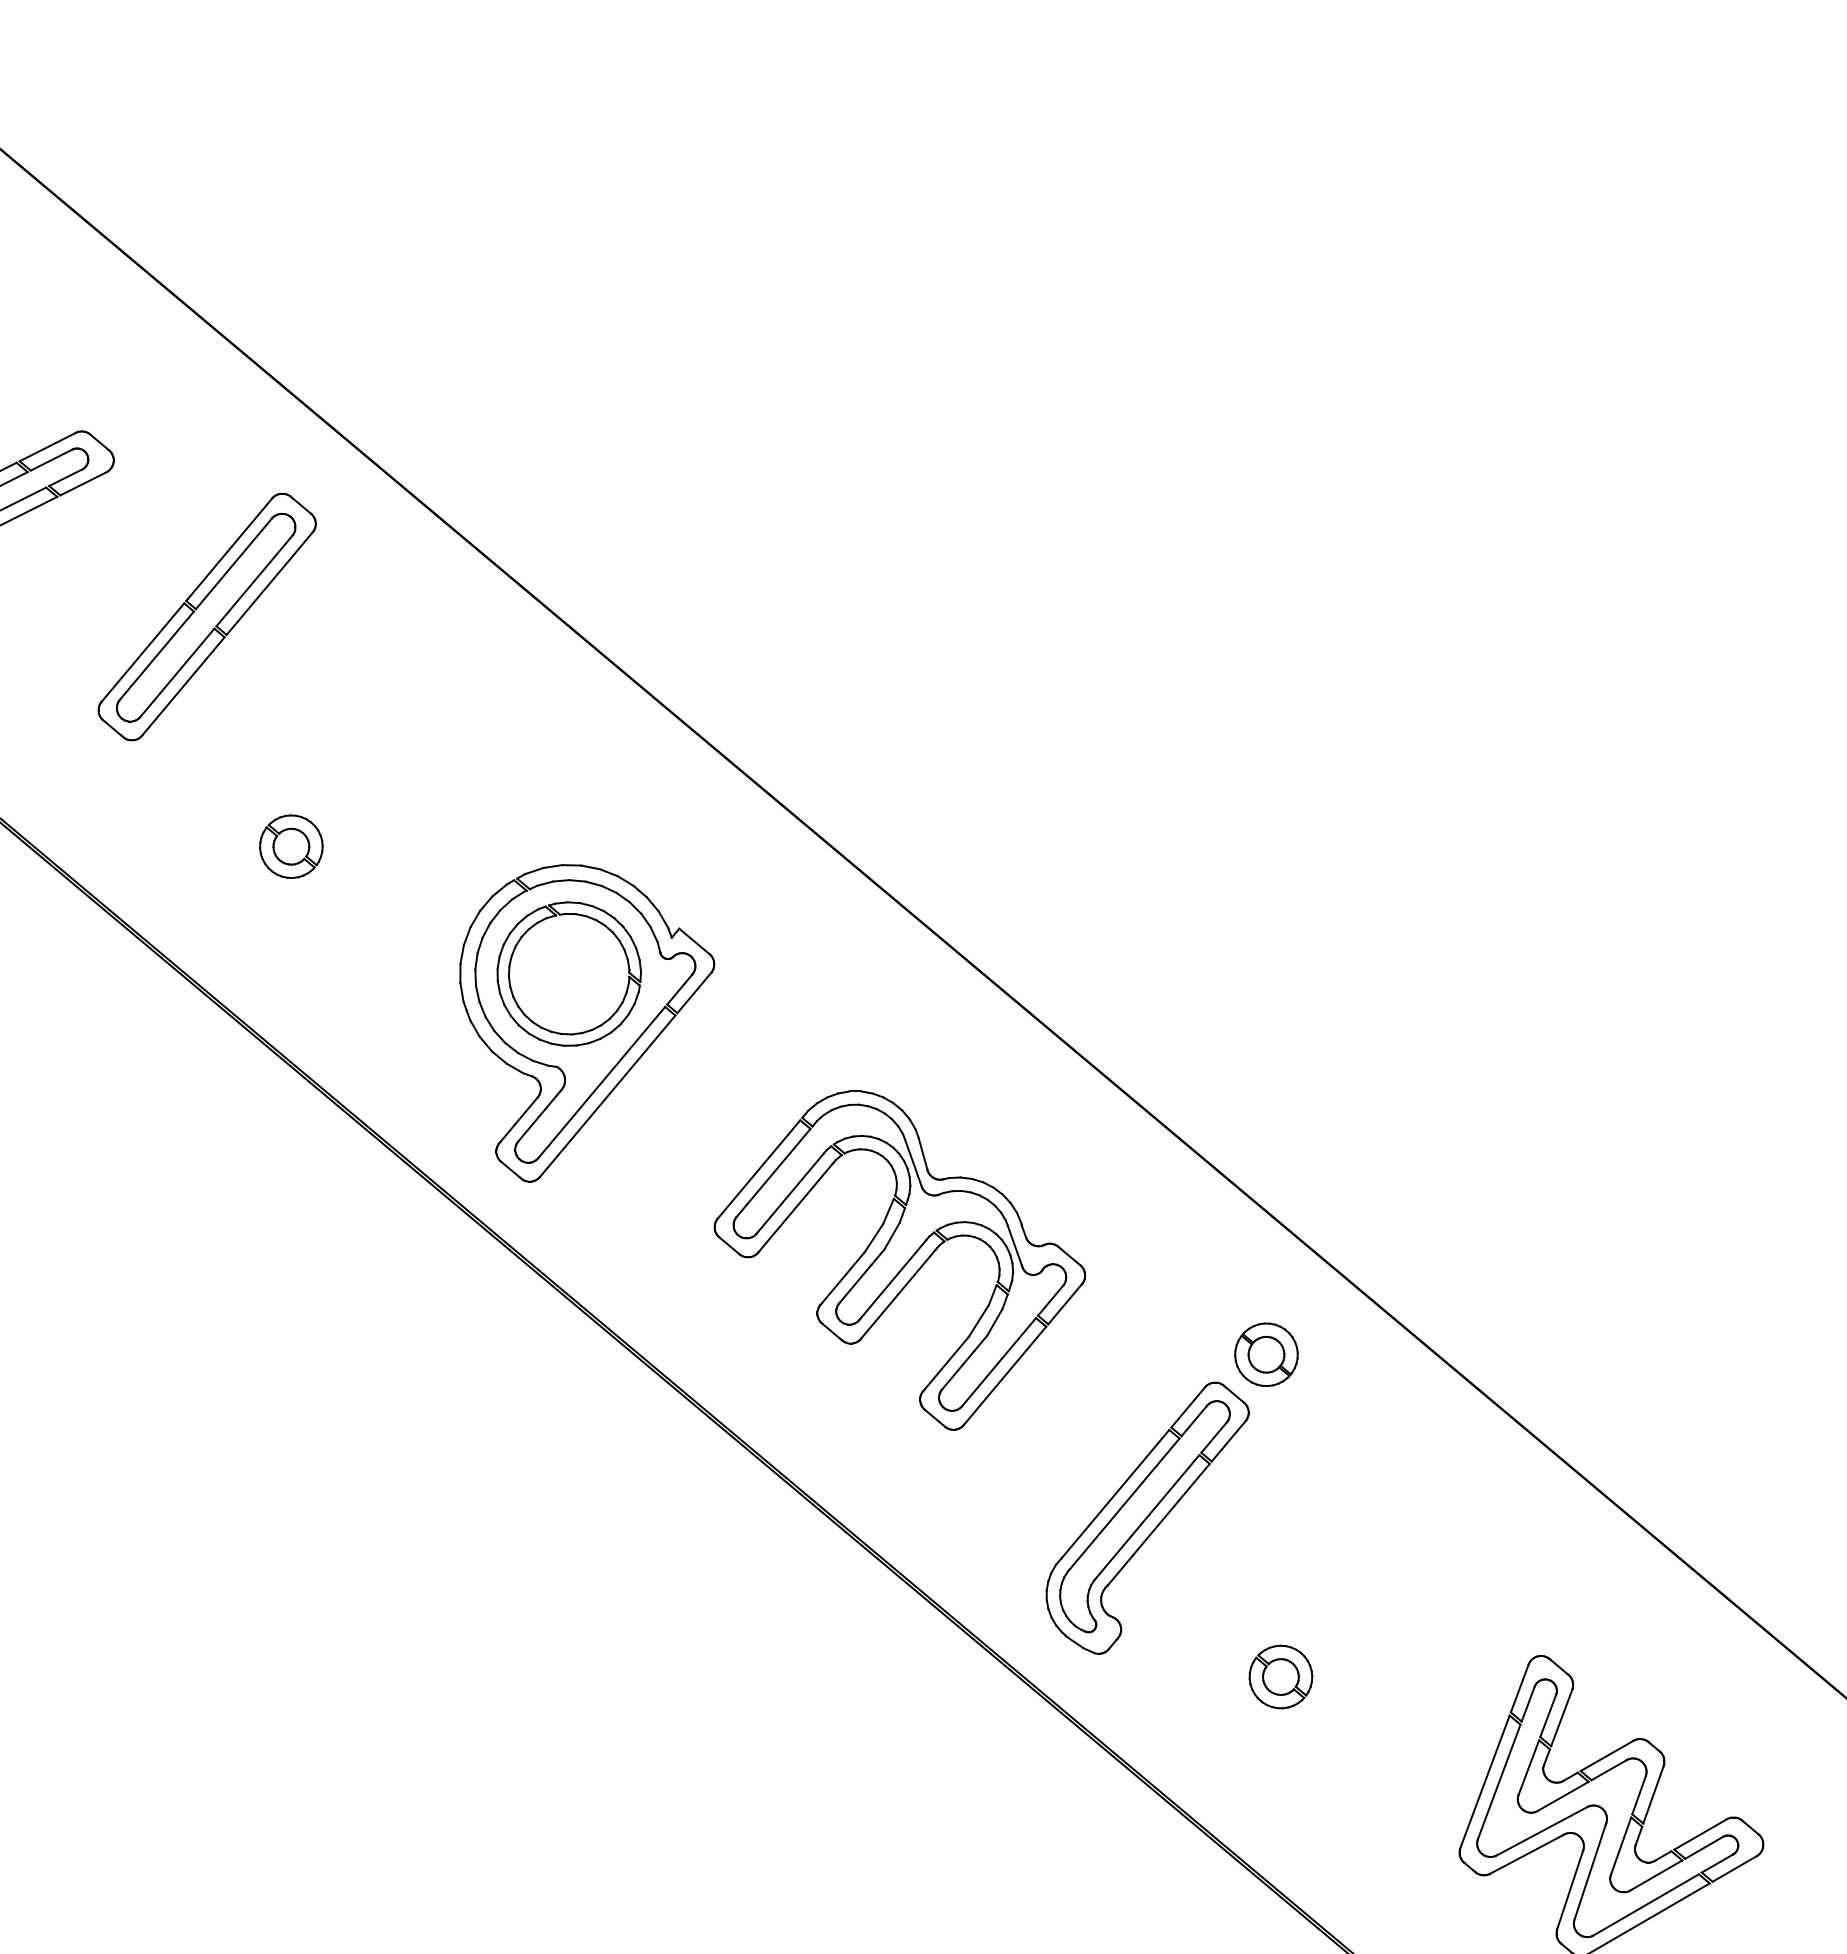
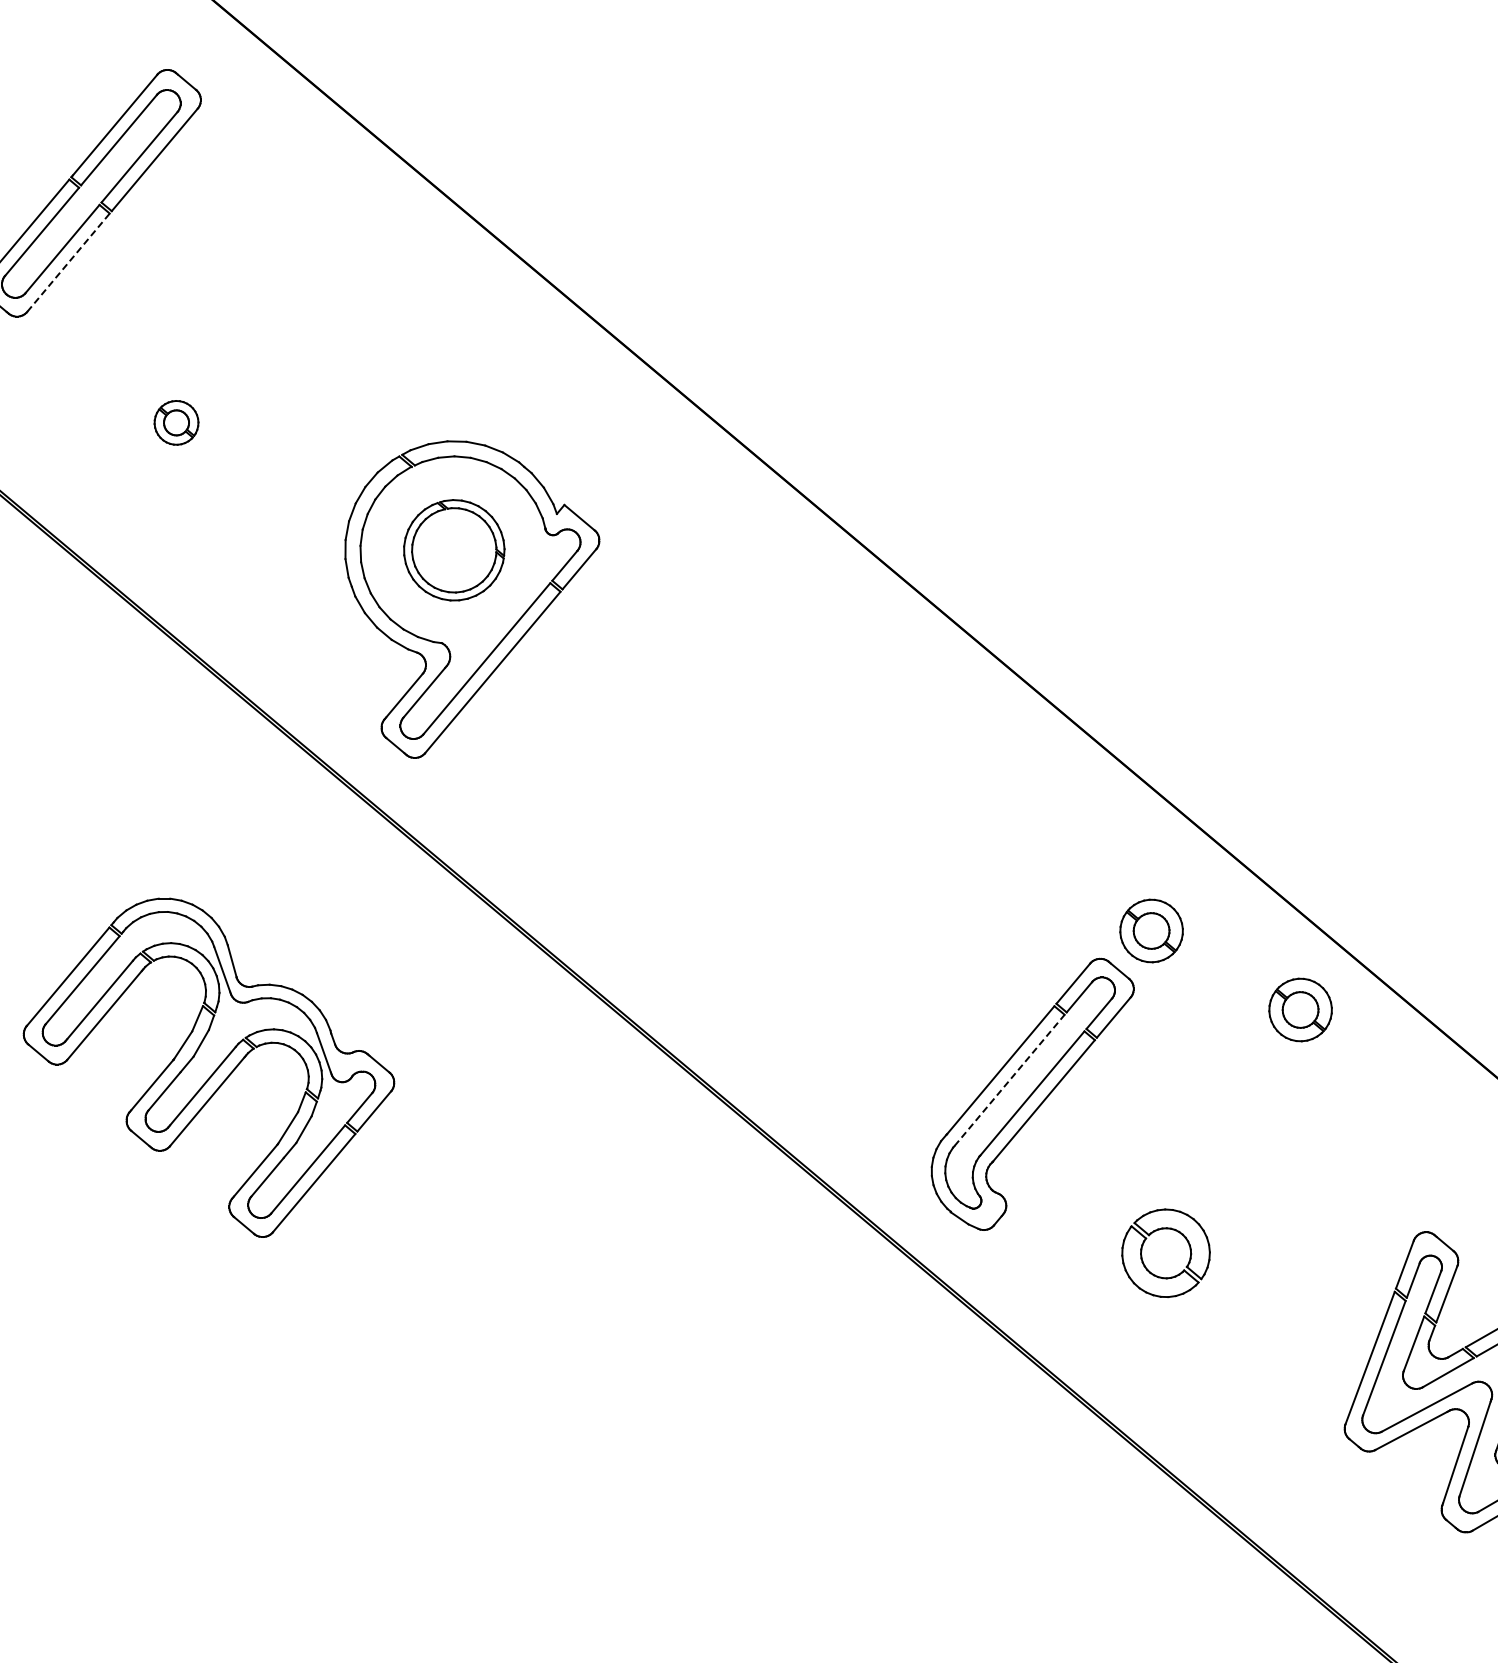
line: (183, 686) -> (68, 262), solid -> dashed
part: (291, 846) -> (176, 422), size x0.7
part: (568, 973) -> (453, 549), size x0.7
part: (899, 1260) -> (208, 1067), moved
part: (1415, 1433) -> (1300, 1009), added
line: (1124, 1504) -> (1009, 1080), solid -> dashed
part: (1280, 1676) -> (1165, 1252), size x1.4

